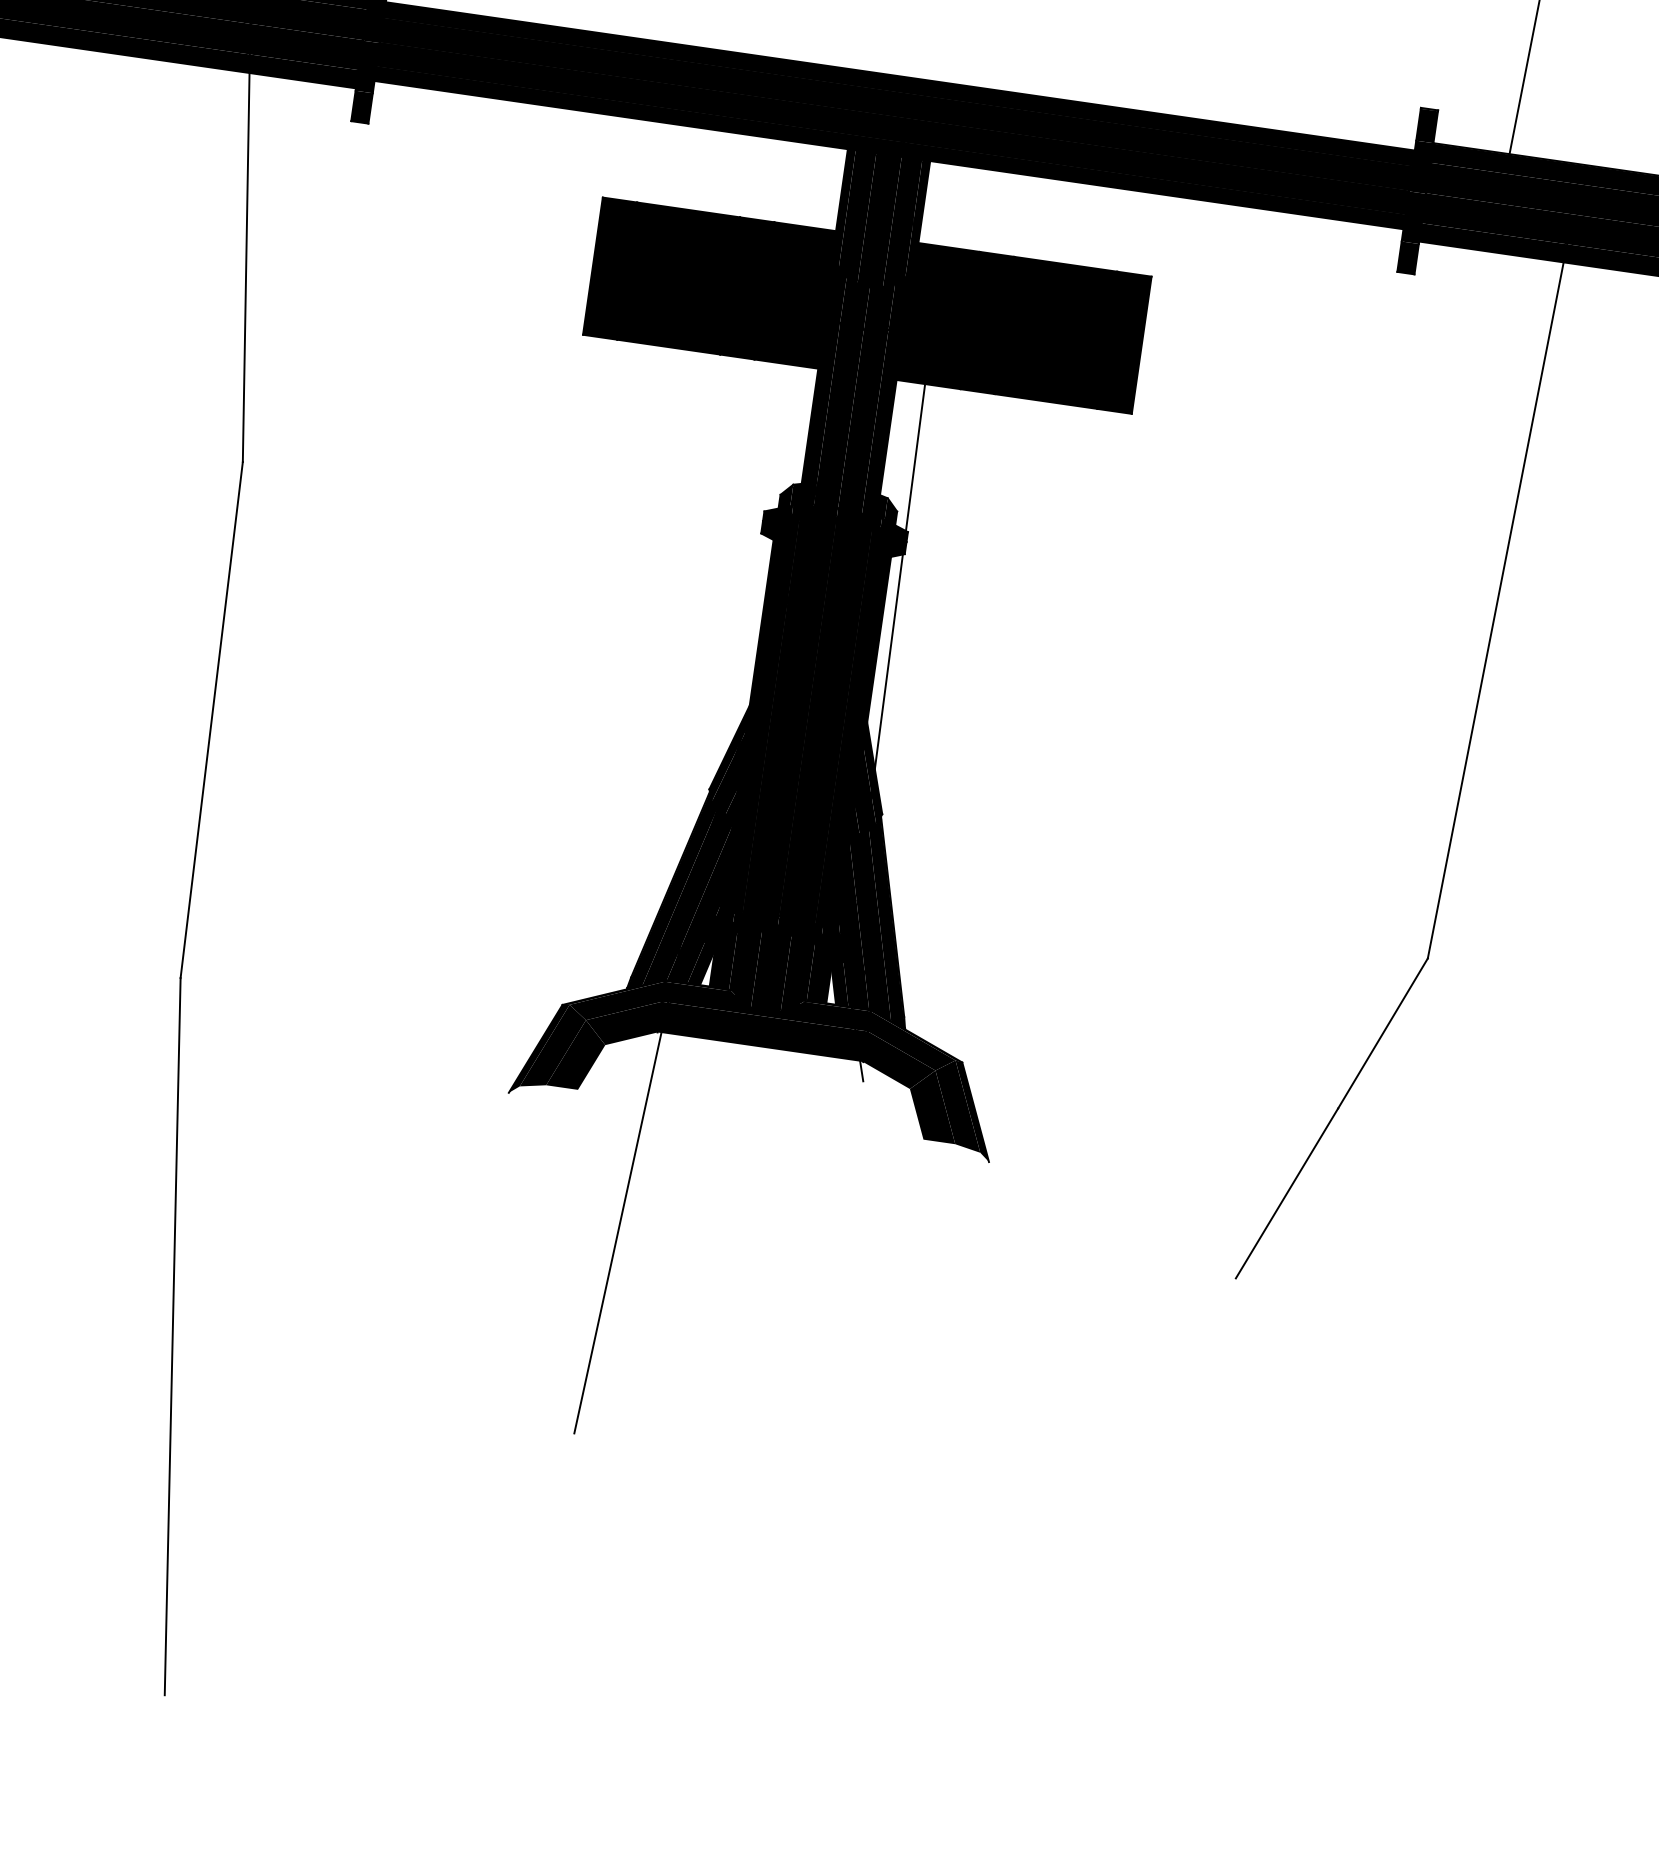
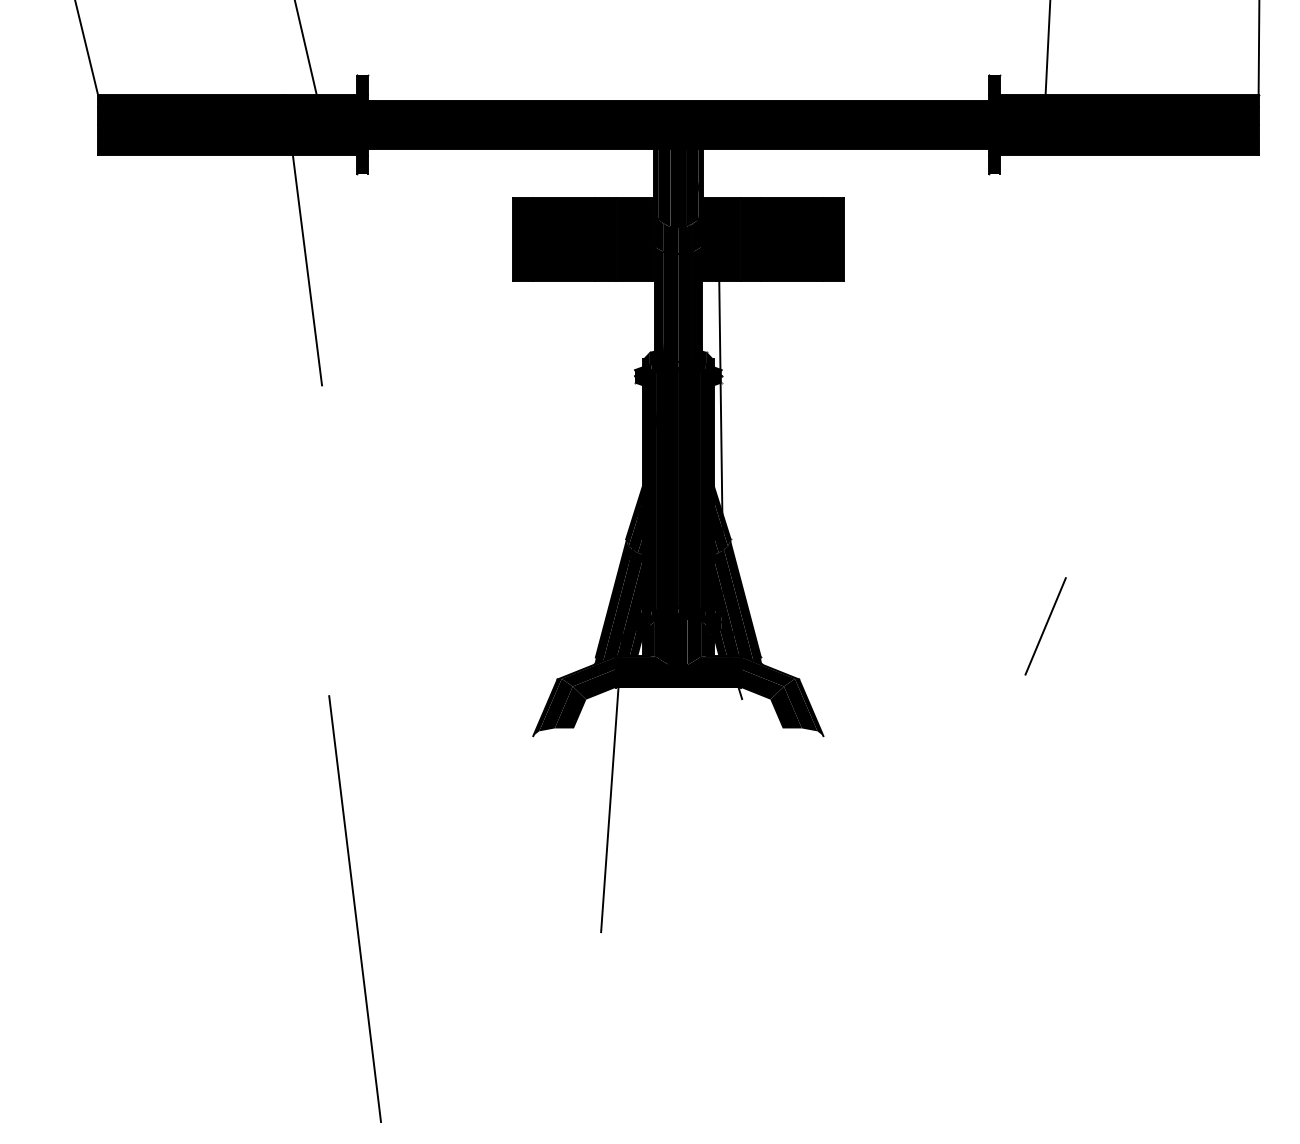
line: (1497, 600) -> (1076, 360), removed
line: (211, 719) -> (325, 540), removed
line: (1287, 1192) -> (1002, 728), removed

